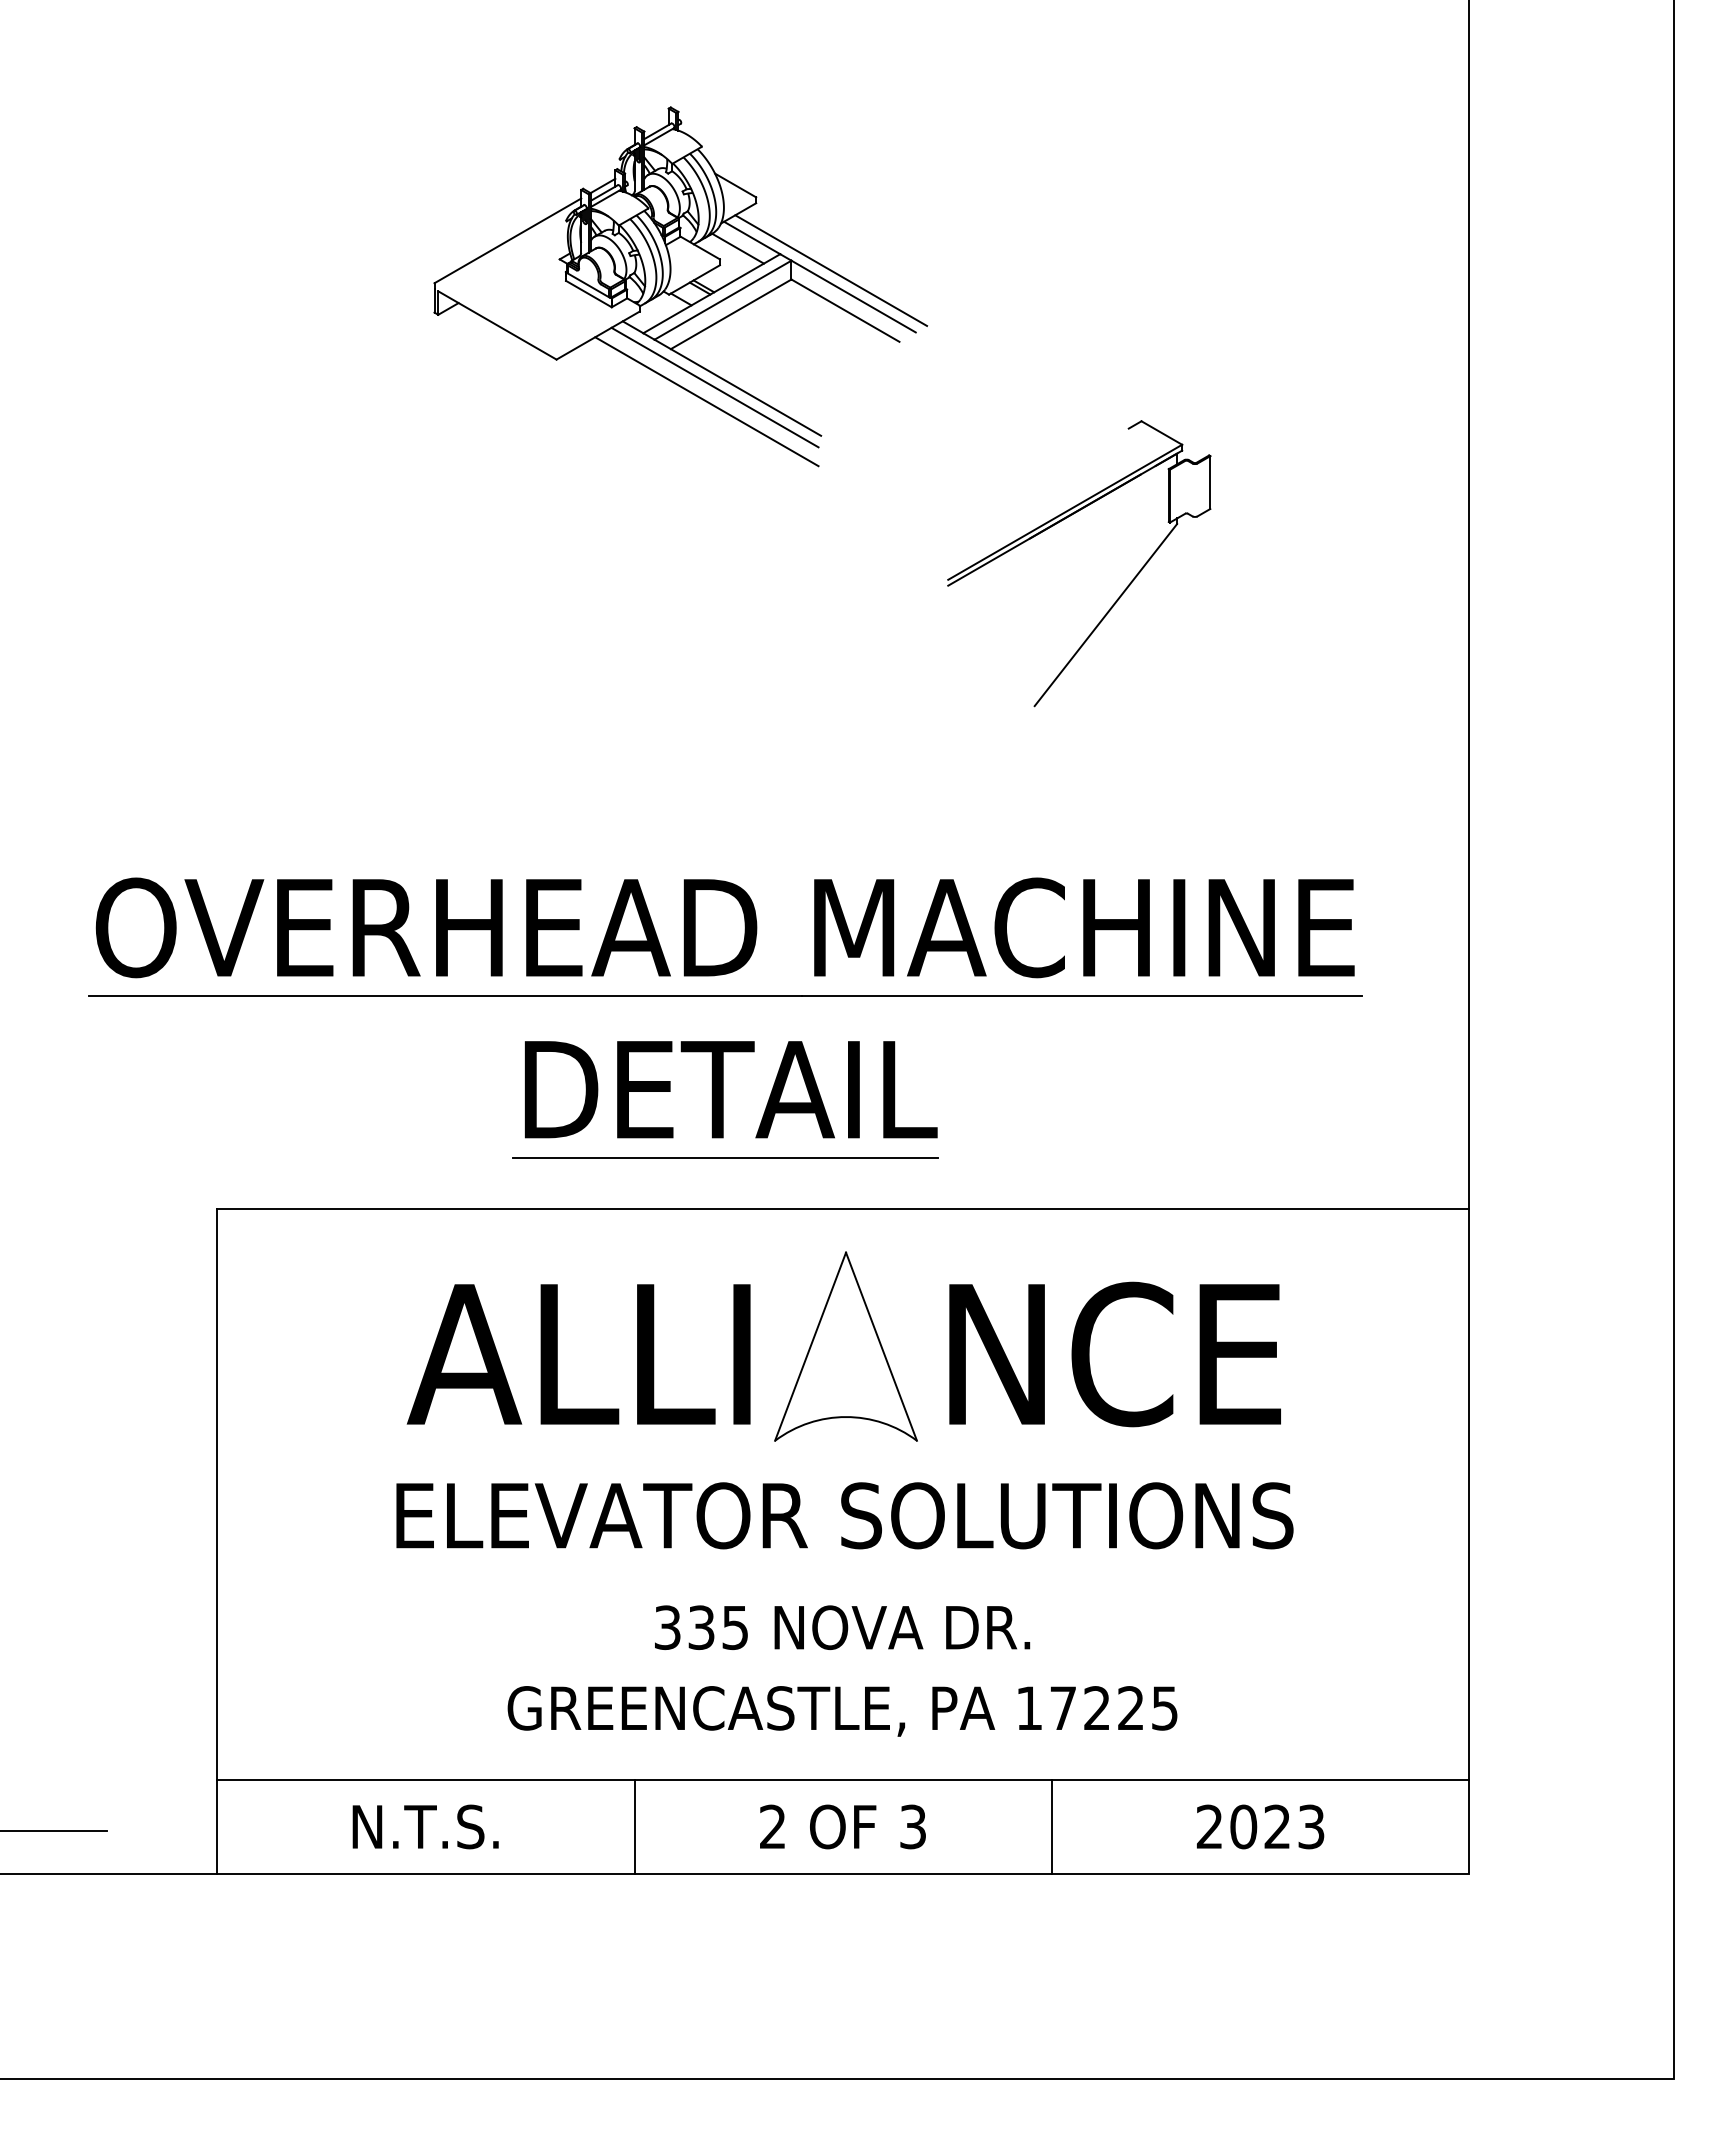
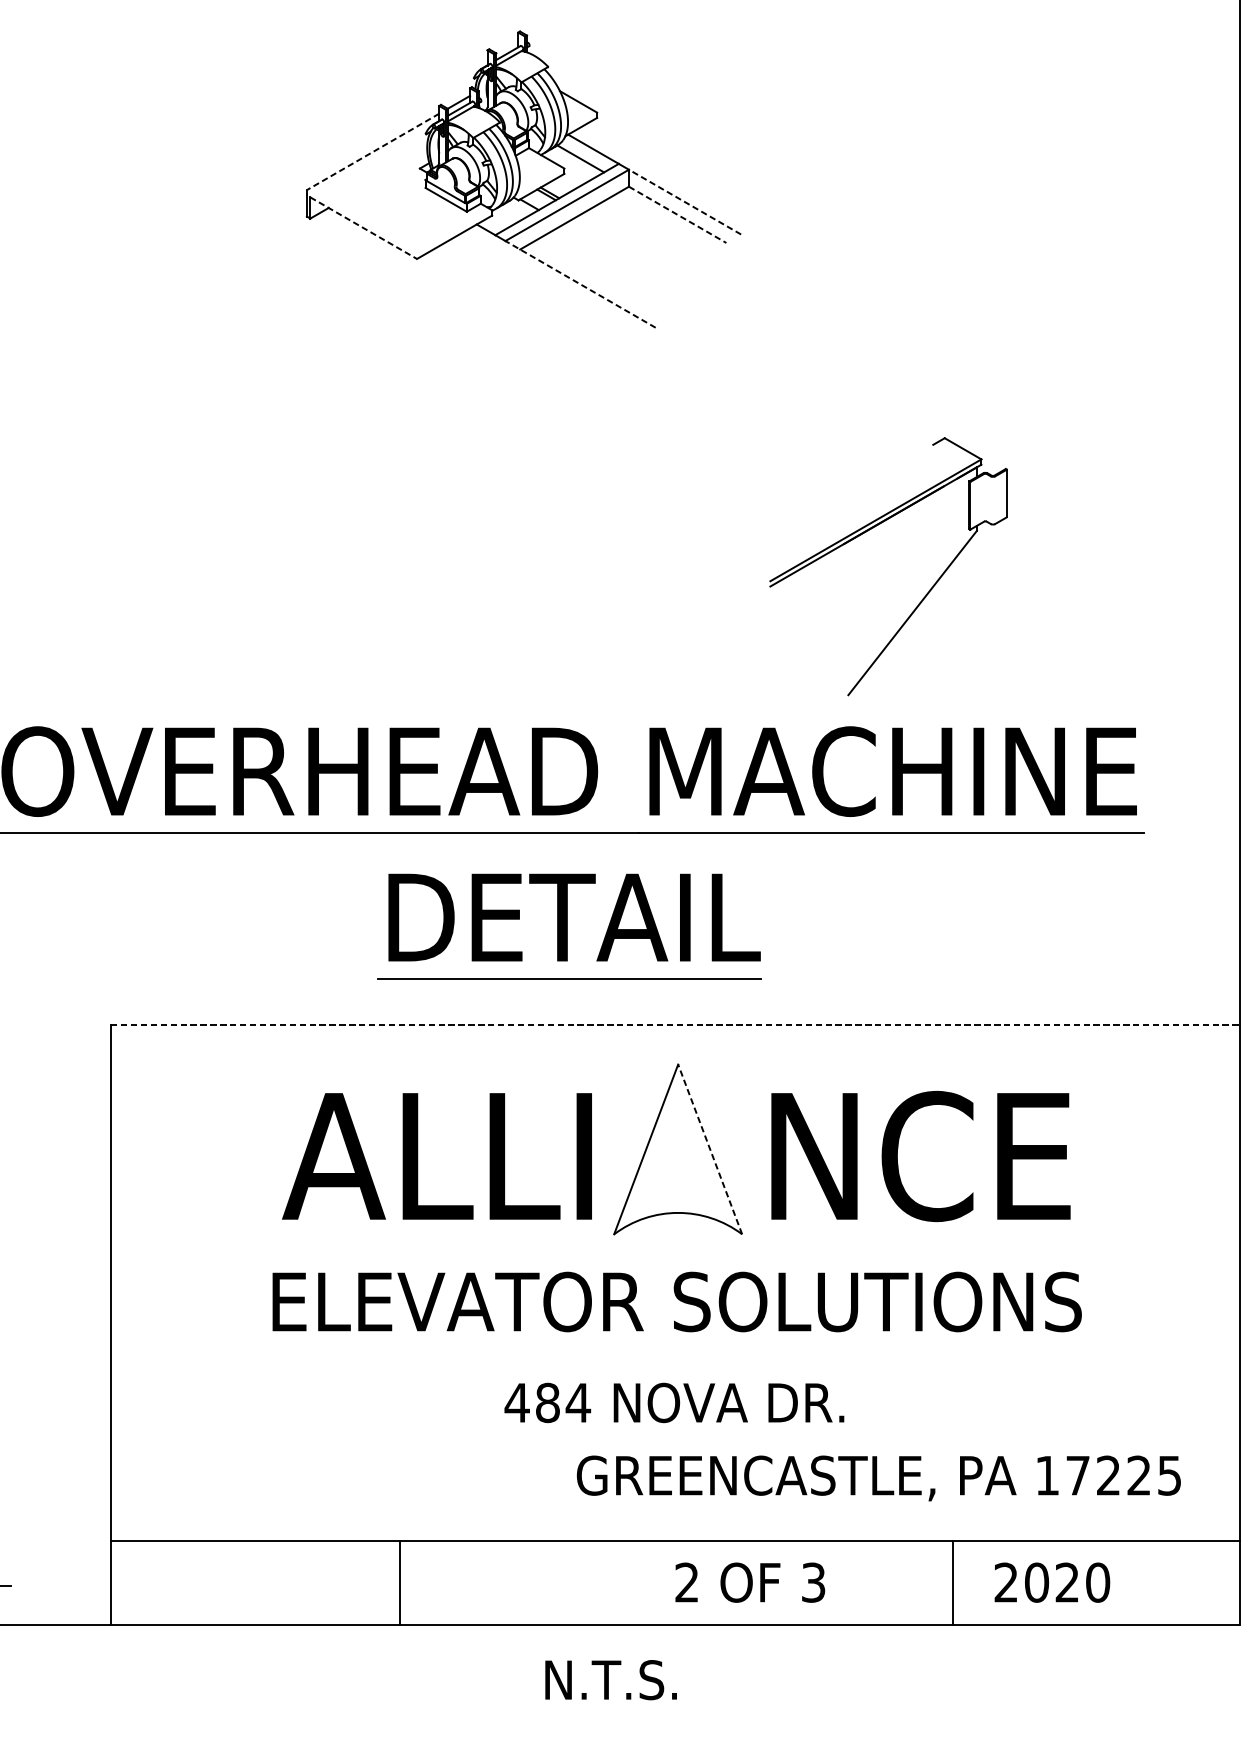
line: (507, 240) -> (372, 151), solid -> dashed
line: (831, 270) -> (665, 178), removed
line: (853, 296) -> (684, 202), solid -> dashed
line: (845, 310) -> (677, 214), solid -> dashed
line: (497, 325) -> (363, 228), solid -> dashed
line: (714, 387) -> (559, 284), removed
line: (737, 387) -> (580, 284), solid -> dashed
line: (706, 401) -> (552, 296), removed
part: (1058, 523) -> (869, 530), moved
line: (843, 1208) -> (675, 1024), solid -> dashed
line: (881, 1346) -> (710, 1149), solid -> dashed
text: (701, 1627) -> (547, 1402), 335 -> 484
text: (842, 1711) -> (878, 1478), moved
text: (425, 1826) -> (610, 1679), moved
line: (634, 1826) -> (399, 1582), moved
text: (842, 1826) -> (749, 1582), moved
line: (1052, 1826) -> (952, 1582), moved
text: (1311, 1826) -> (1098, 1582), 2023 -> 2020

